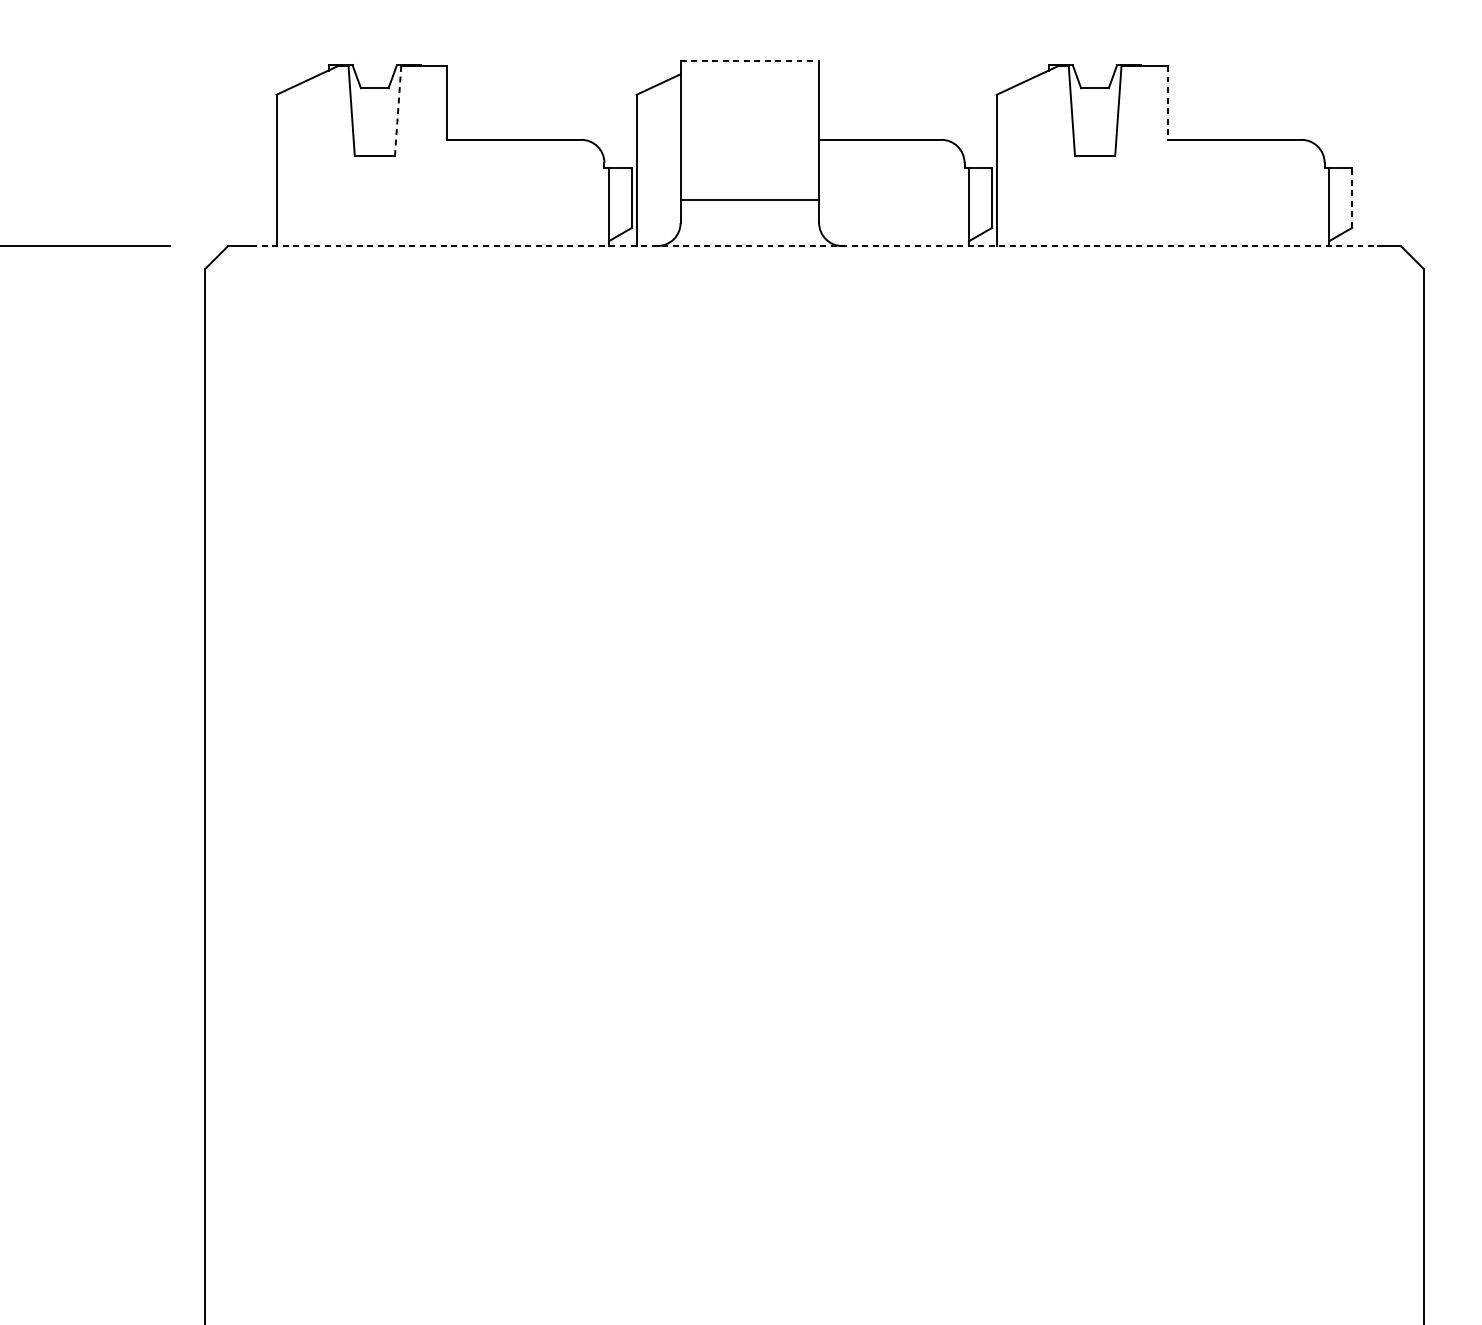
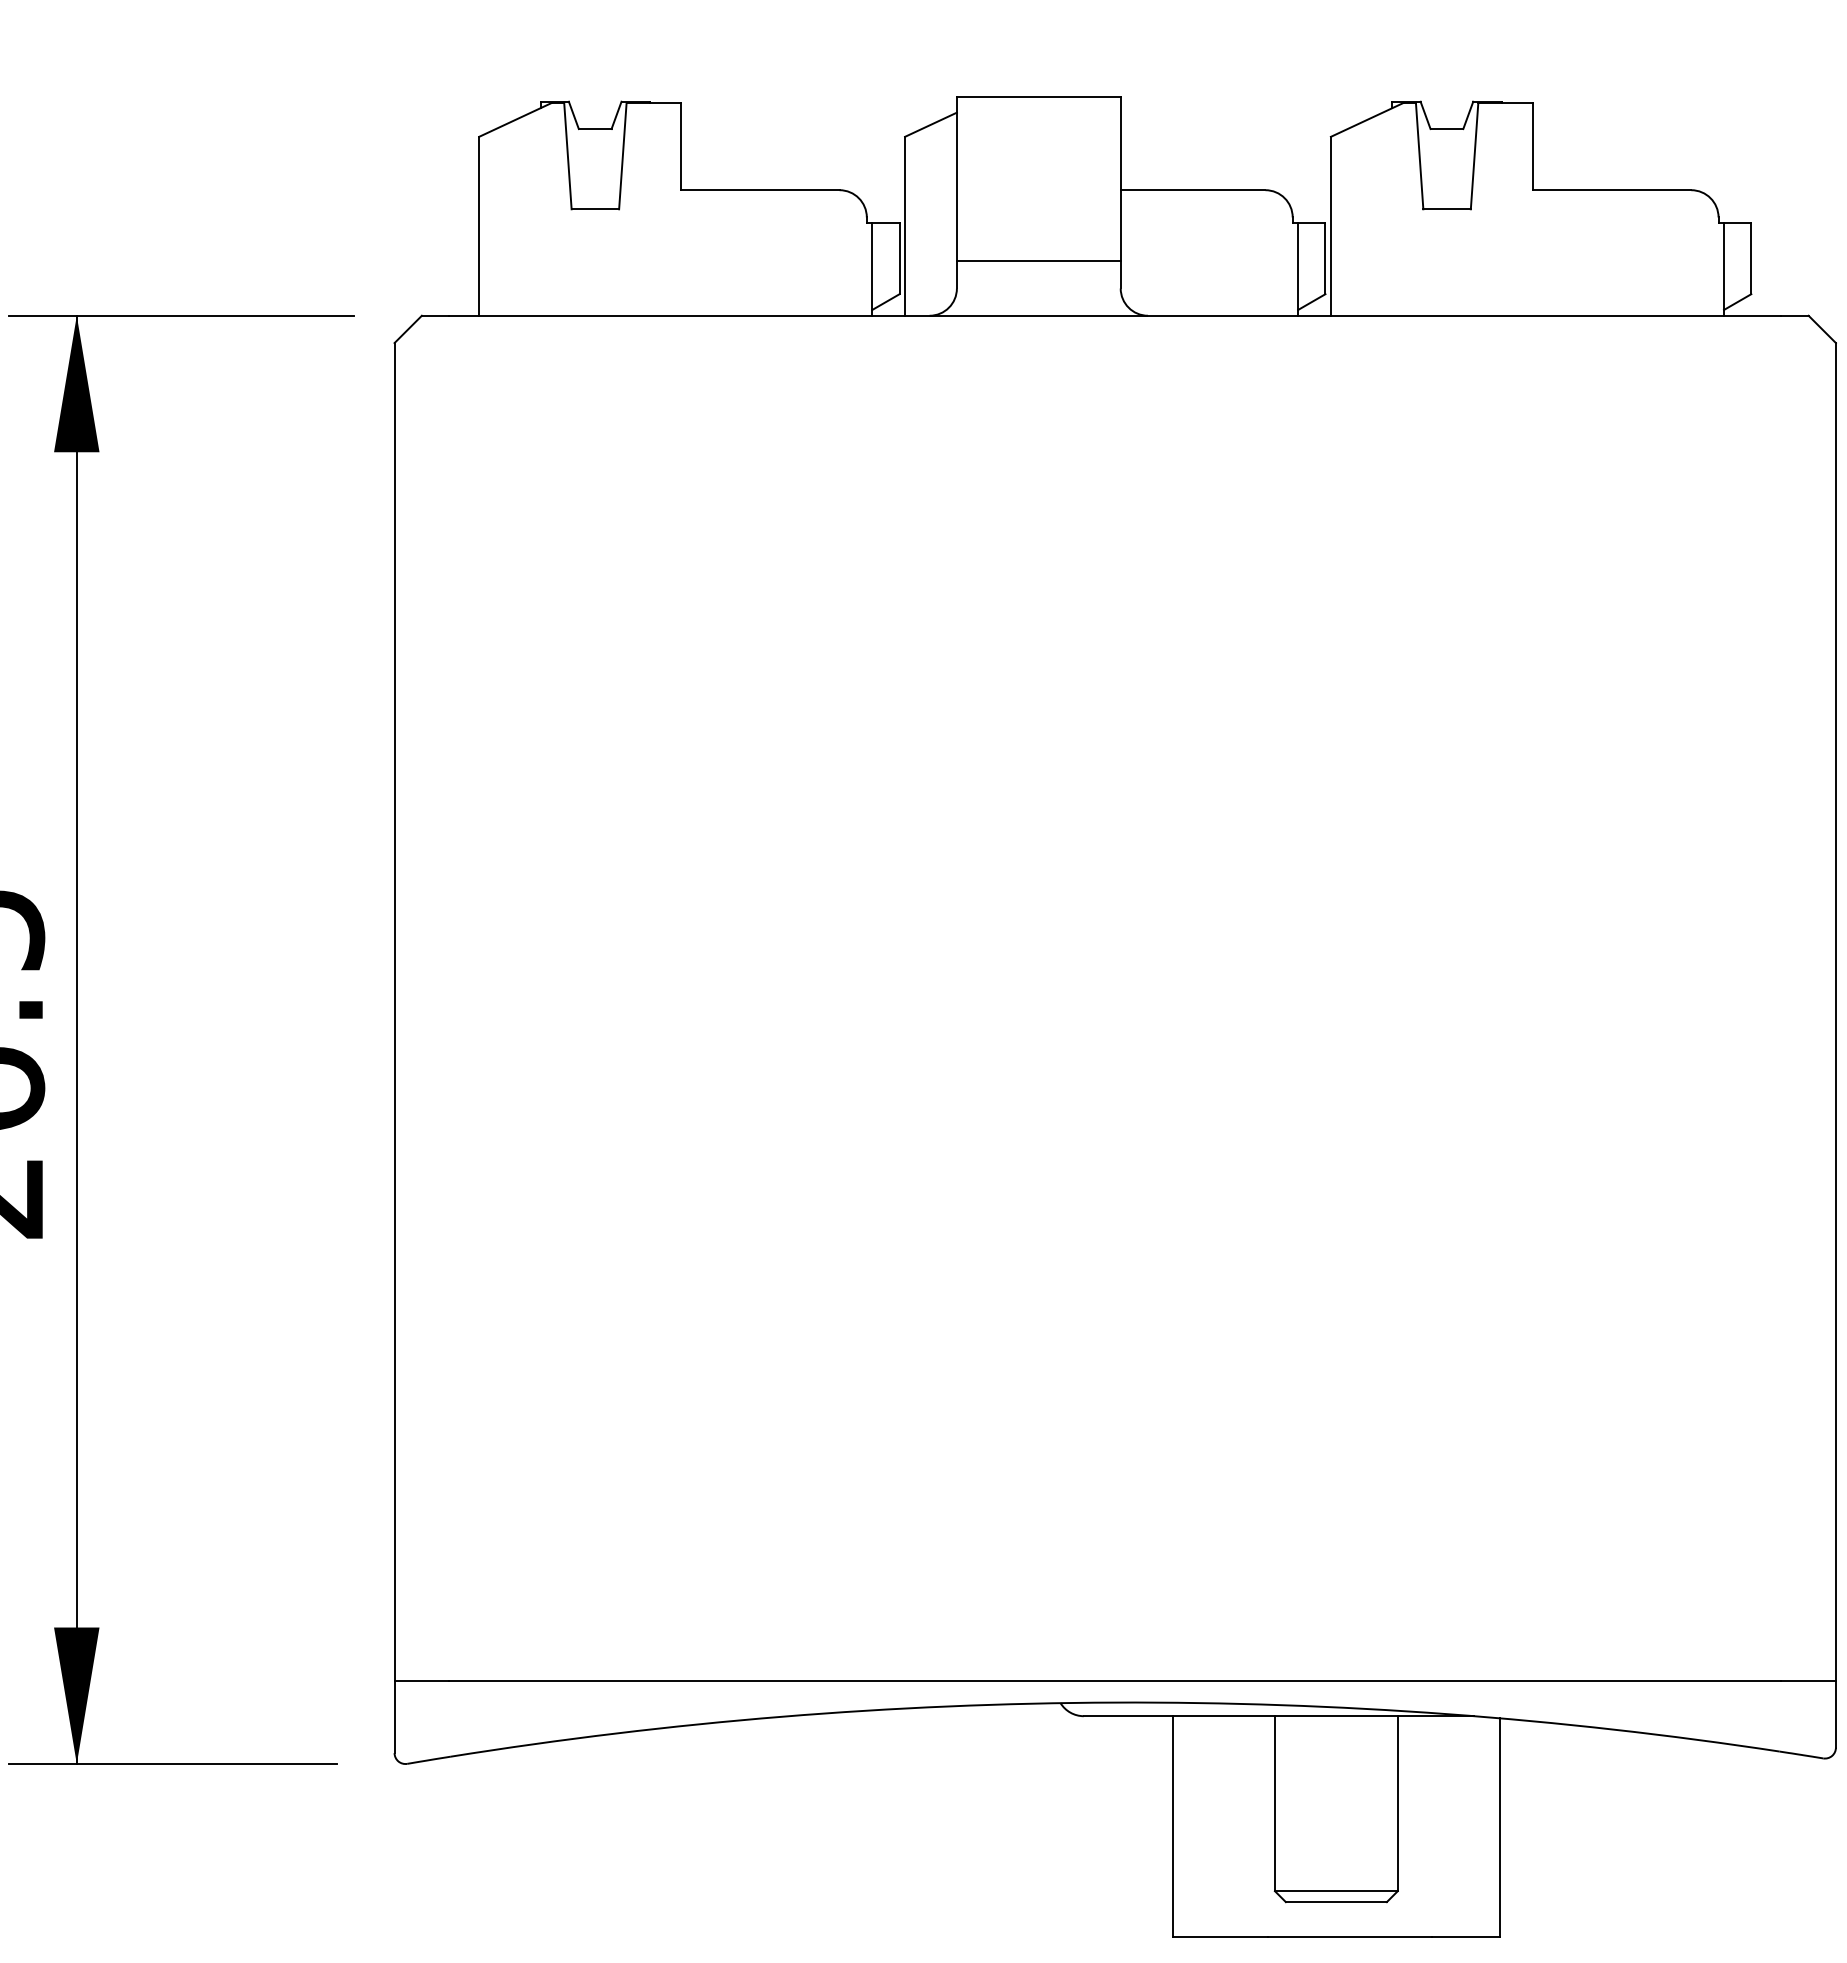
line: (749, 61) -> (1038, 97), dashed -> solid
line: (1167, 102) -> (1532, 146), dashed -> solid
line: (397, 110) -> (622, 155), dashed -> solid
line: (1352, 197) -> (1751, 258), dashed -> solid
line: (814, 245) -> (1115, 315), dashed -> solid

